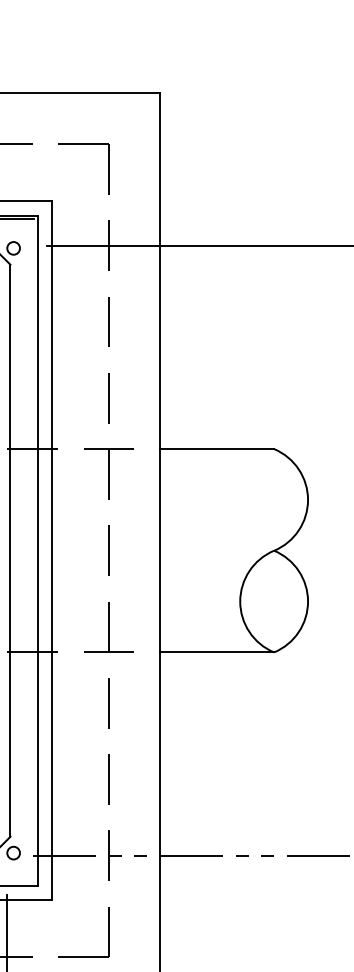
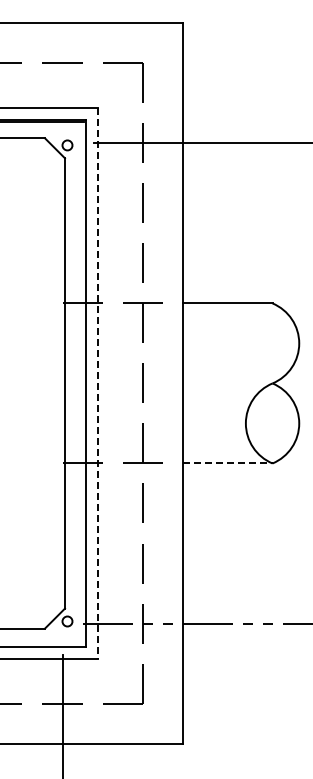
line: (51, 550) -> (97, 383), solid -> dashed
line: (218, 652) -> (228, 463), solid -> dashed

